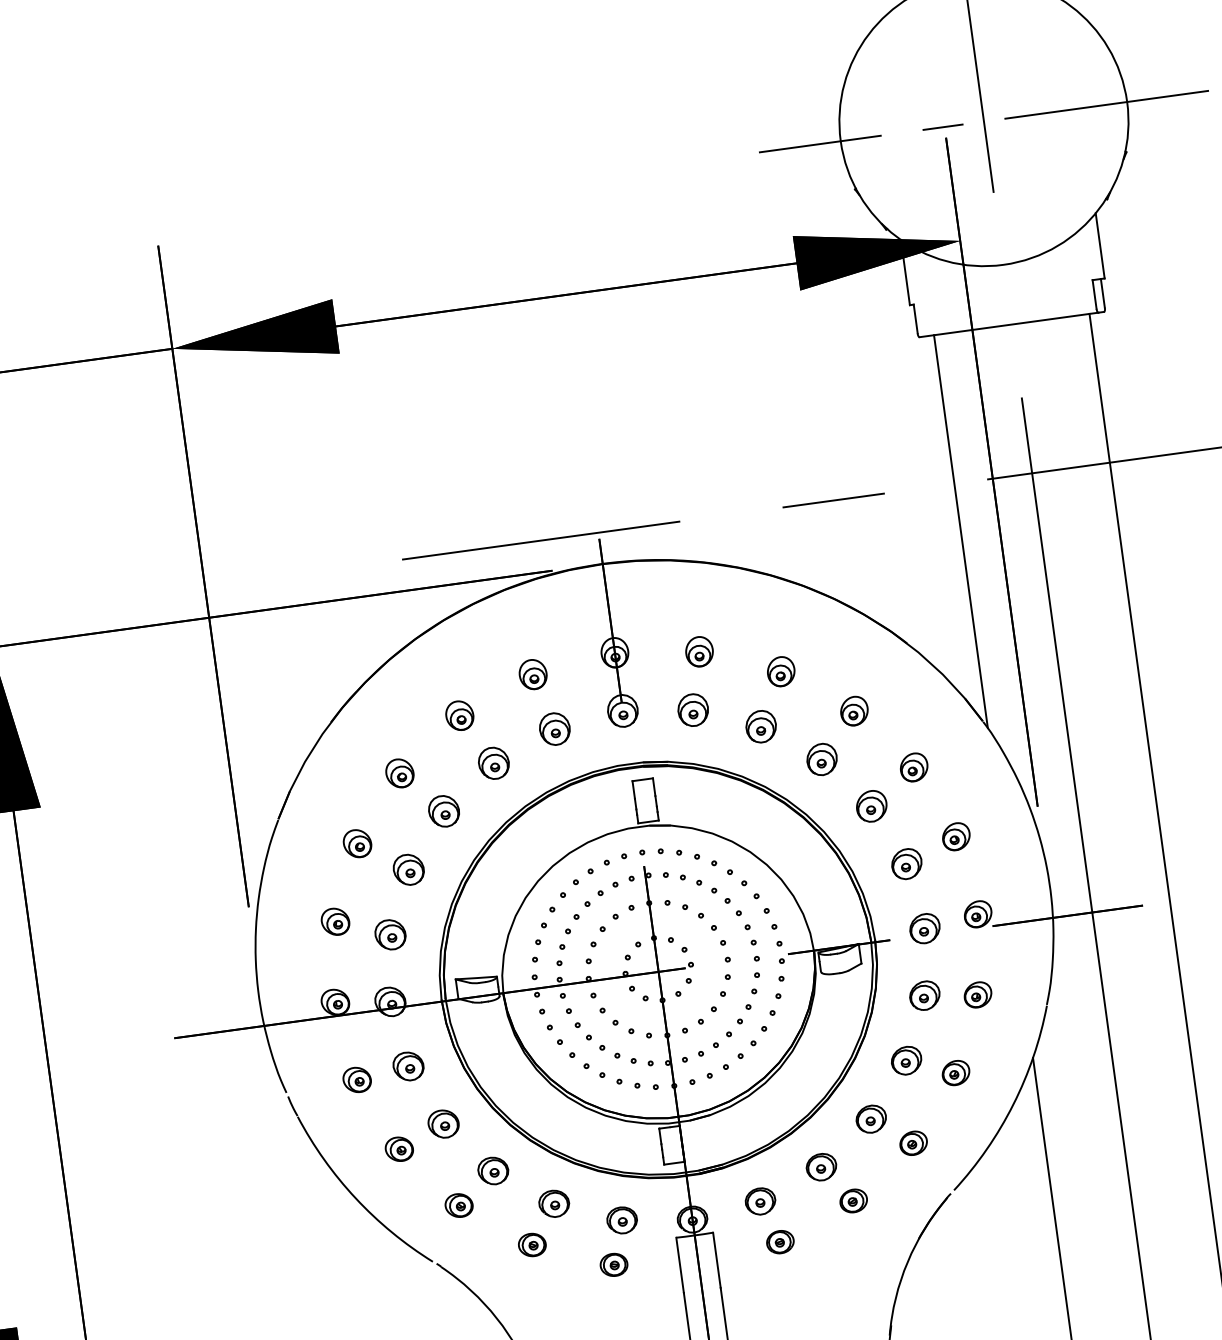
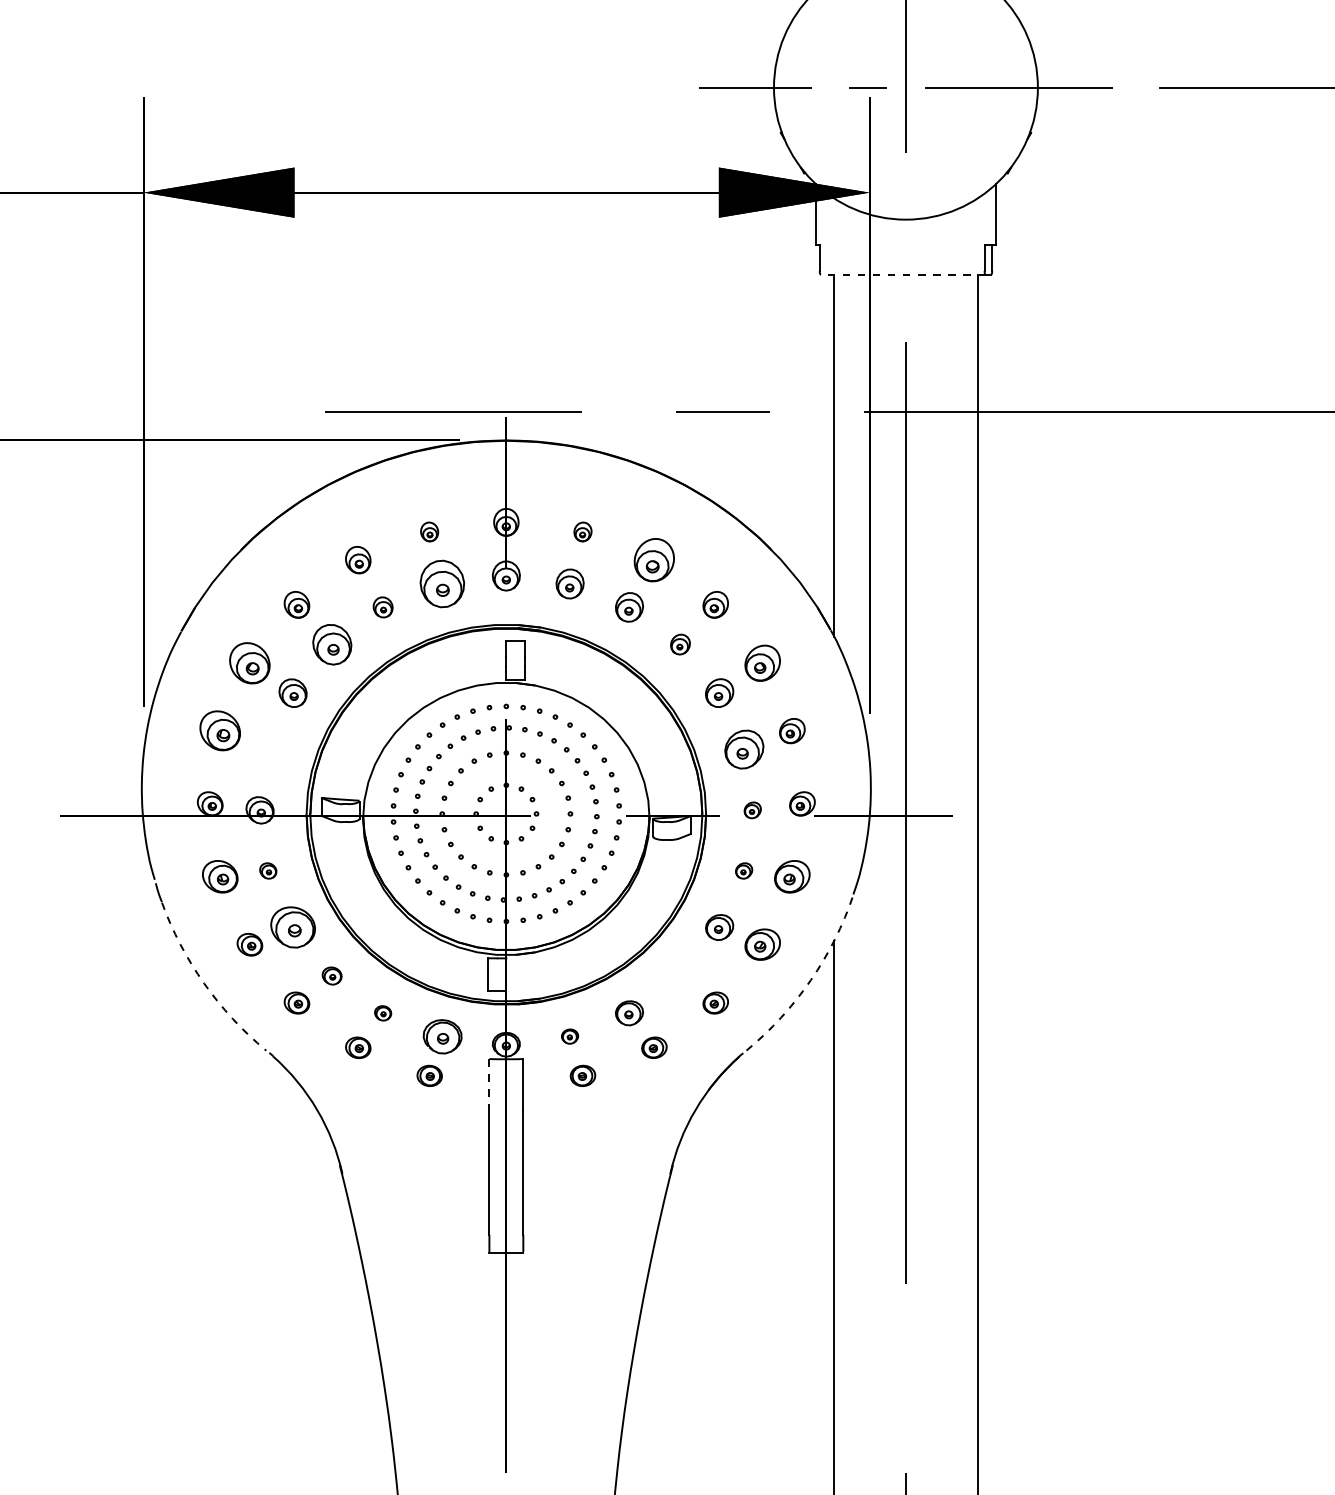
line: (1007, 324) -> (902, 274), solid -> dashed
part: (698, 651) -> (582, 531), size x0.7
part: (781, 671) -> (654, 559), size x1.6
part: (532, 674) -> (429, 531), size x0.7
part: (554, 728) -> (442, 583), size x1.6
part: (822, 759) -> (680, 644), size x0.7
part: (493, 763) -> (382, 607), size x0.7
part: (913, 766) -> (762, 662), size x1.4
part: (443, 811) -> (331, 644), size x1.4
part: (356, 843) -> (249, 662), size x1.6
part: (906, 863) -> (743, 749), size x1.4
part: (335, 922) -> (220, 731), size x1.6
part: (924, 928) -> (752, 810), size x0.6
part: (390, 934) -> (268, 749), removed
part: (978, 994) -> (792, 876), size x1.4
part: (924, 995) -> (743, 870), size x0.6
part: (407, 1066) -> (267, 870), size x0.6
part: (955, 1072) -> (762, 944), size x1.4
part: (357, 1079) -> (220, 876), size x1.4
arc: (1013, 1104) -> (810, 980), solid -> dashed
part: (871, 1118) -> (680, 975), removed
part: (443, 1124) -> (292, 927), size x1.6
part: (492, 1170) -> (331, 975), size x0.7
arc: (355, 1198) -> (204, 983), solid -> dashed
part: (759, 1201) -> (569, 1036), size x0.6
part: (553, 1204) -> (382, 1013), size x0.6
part: (622, 1220) -> (442, 1036), size x1.4
line: (680, 1266) -> (489, 1085), solid -> dashed

